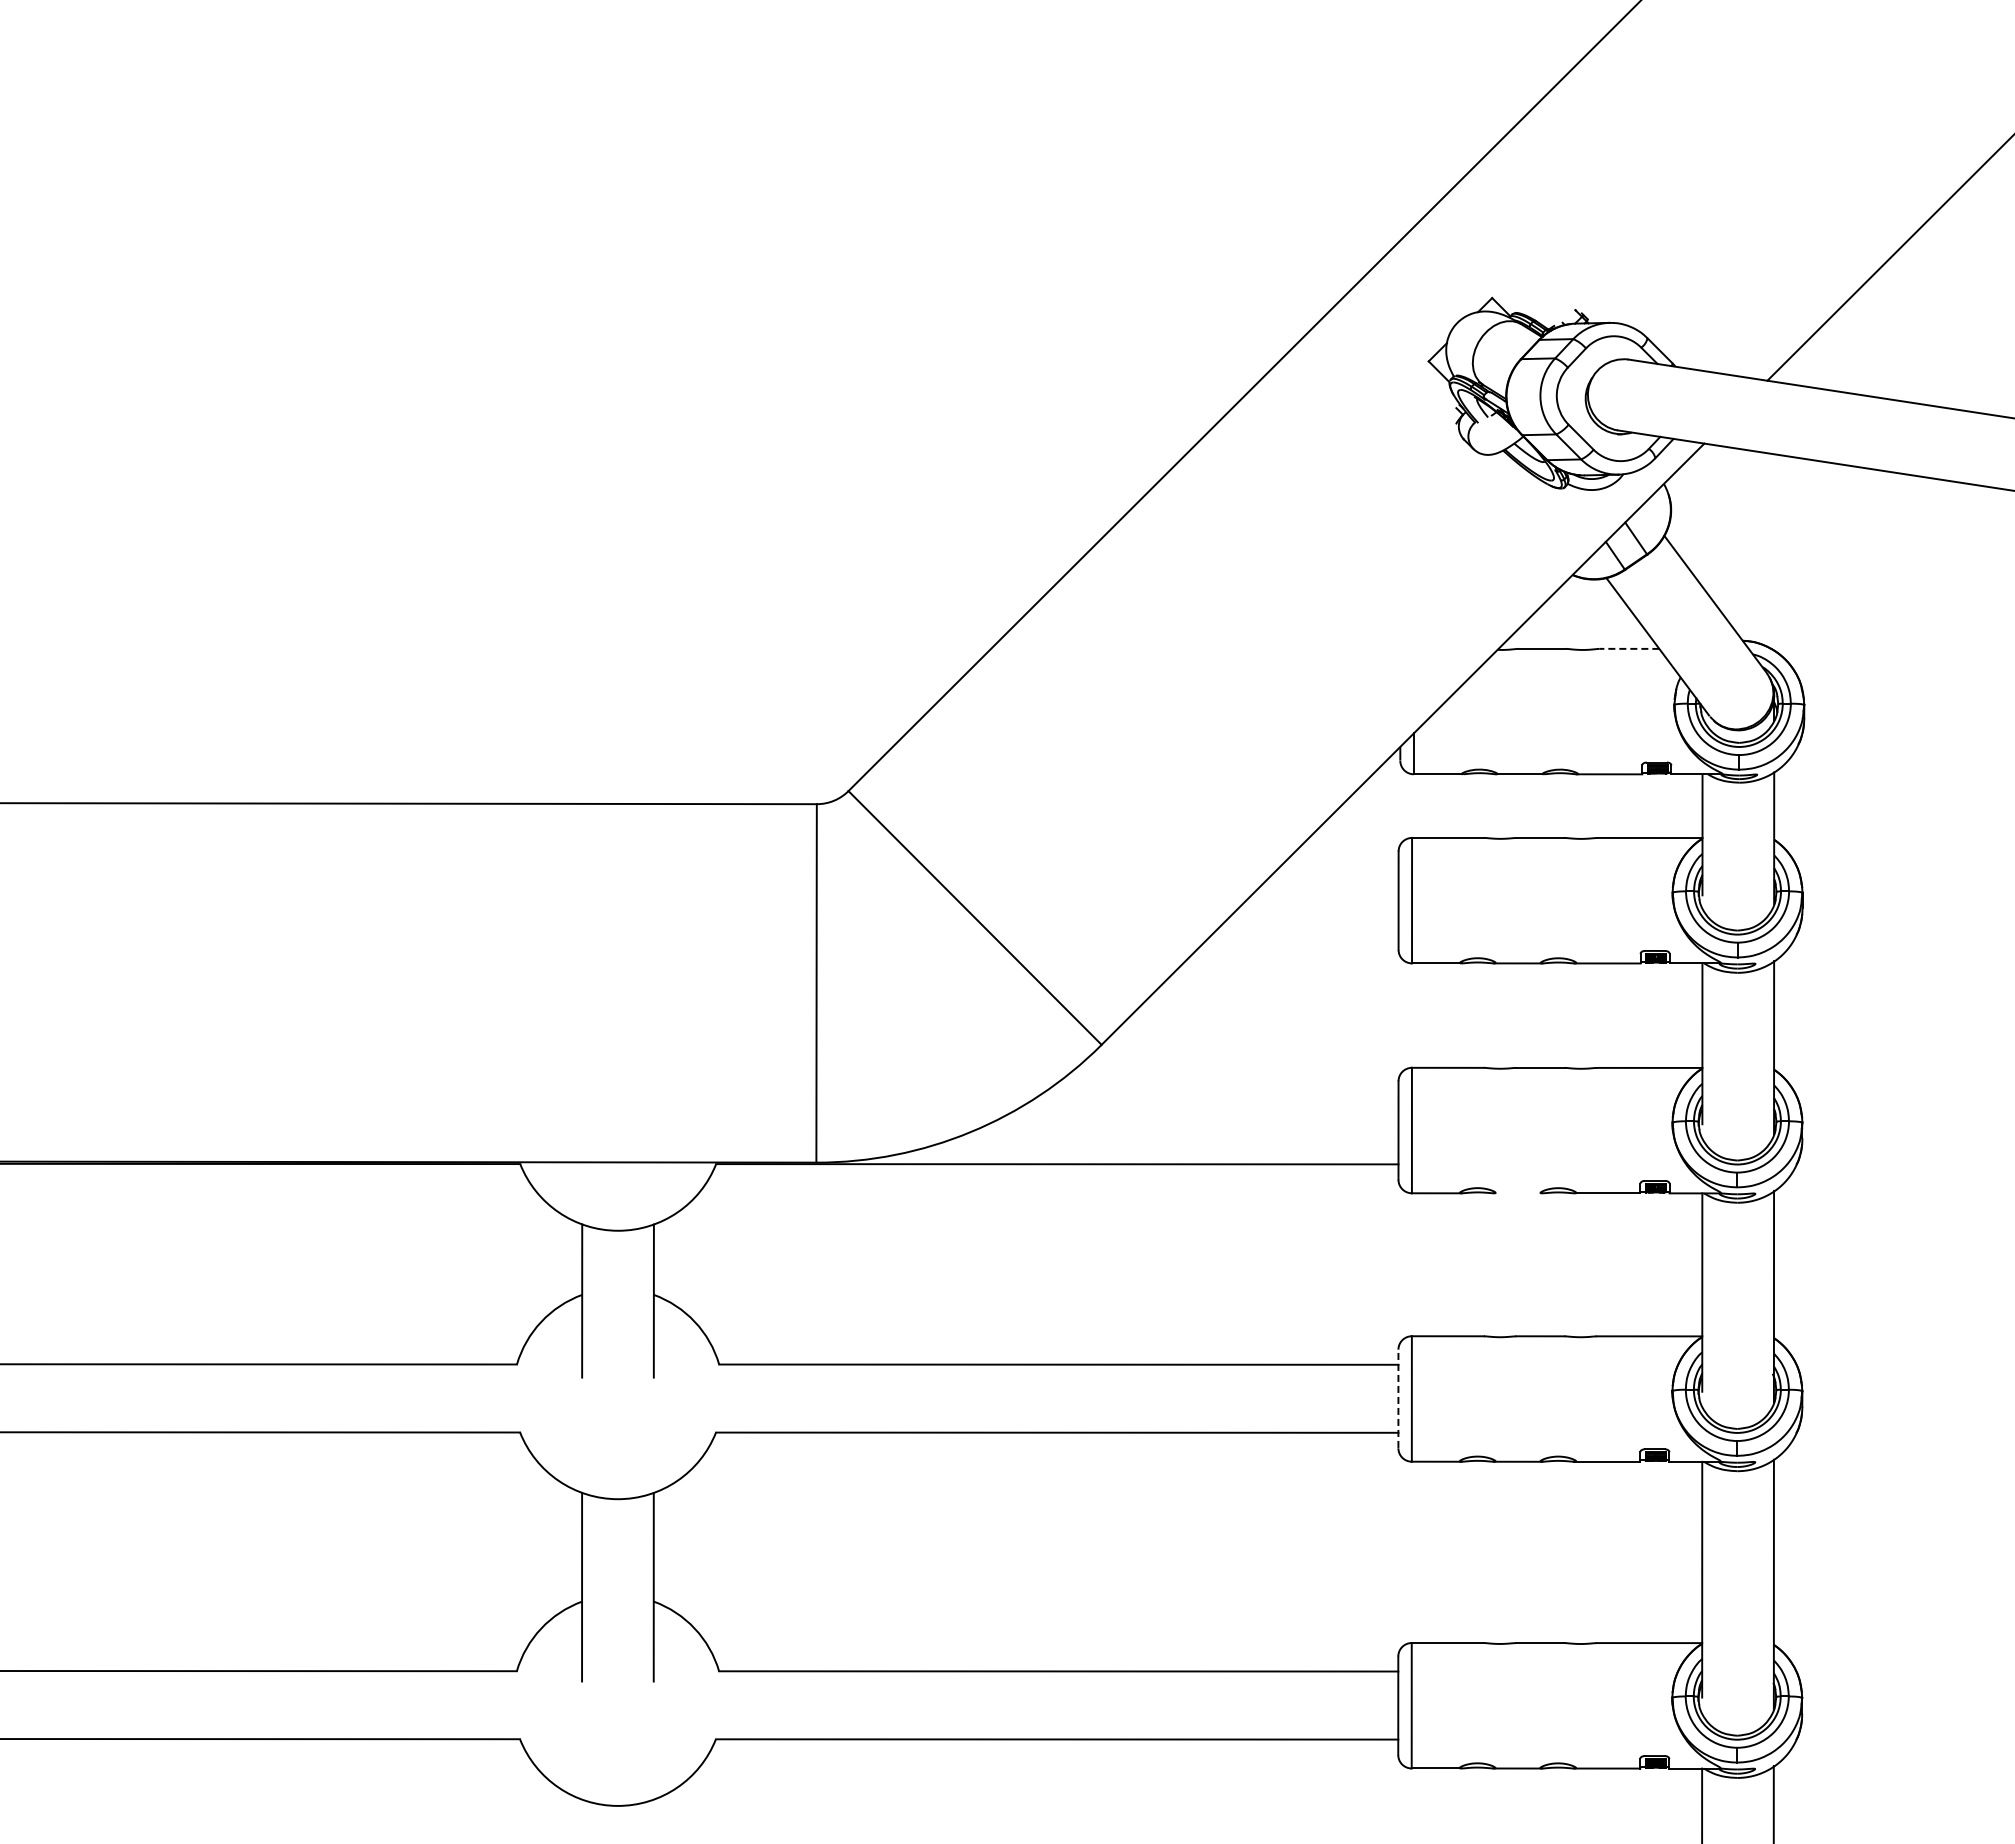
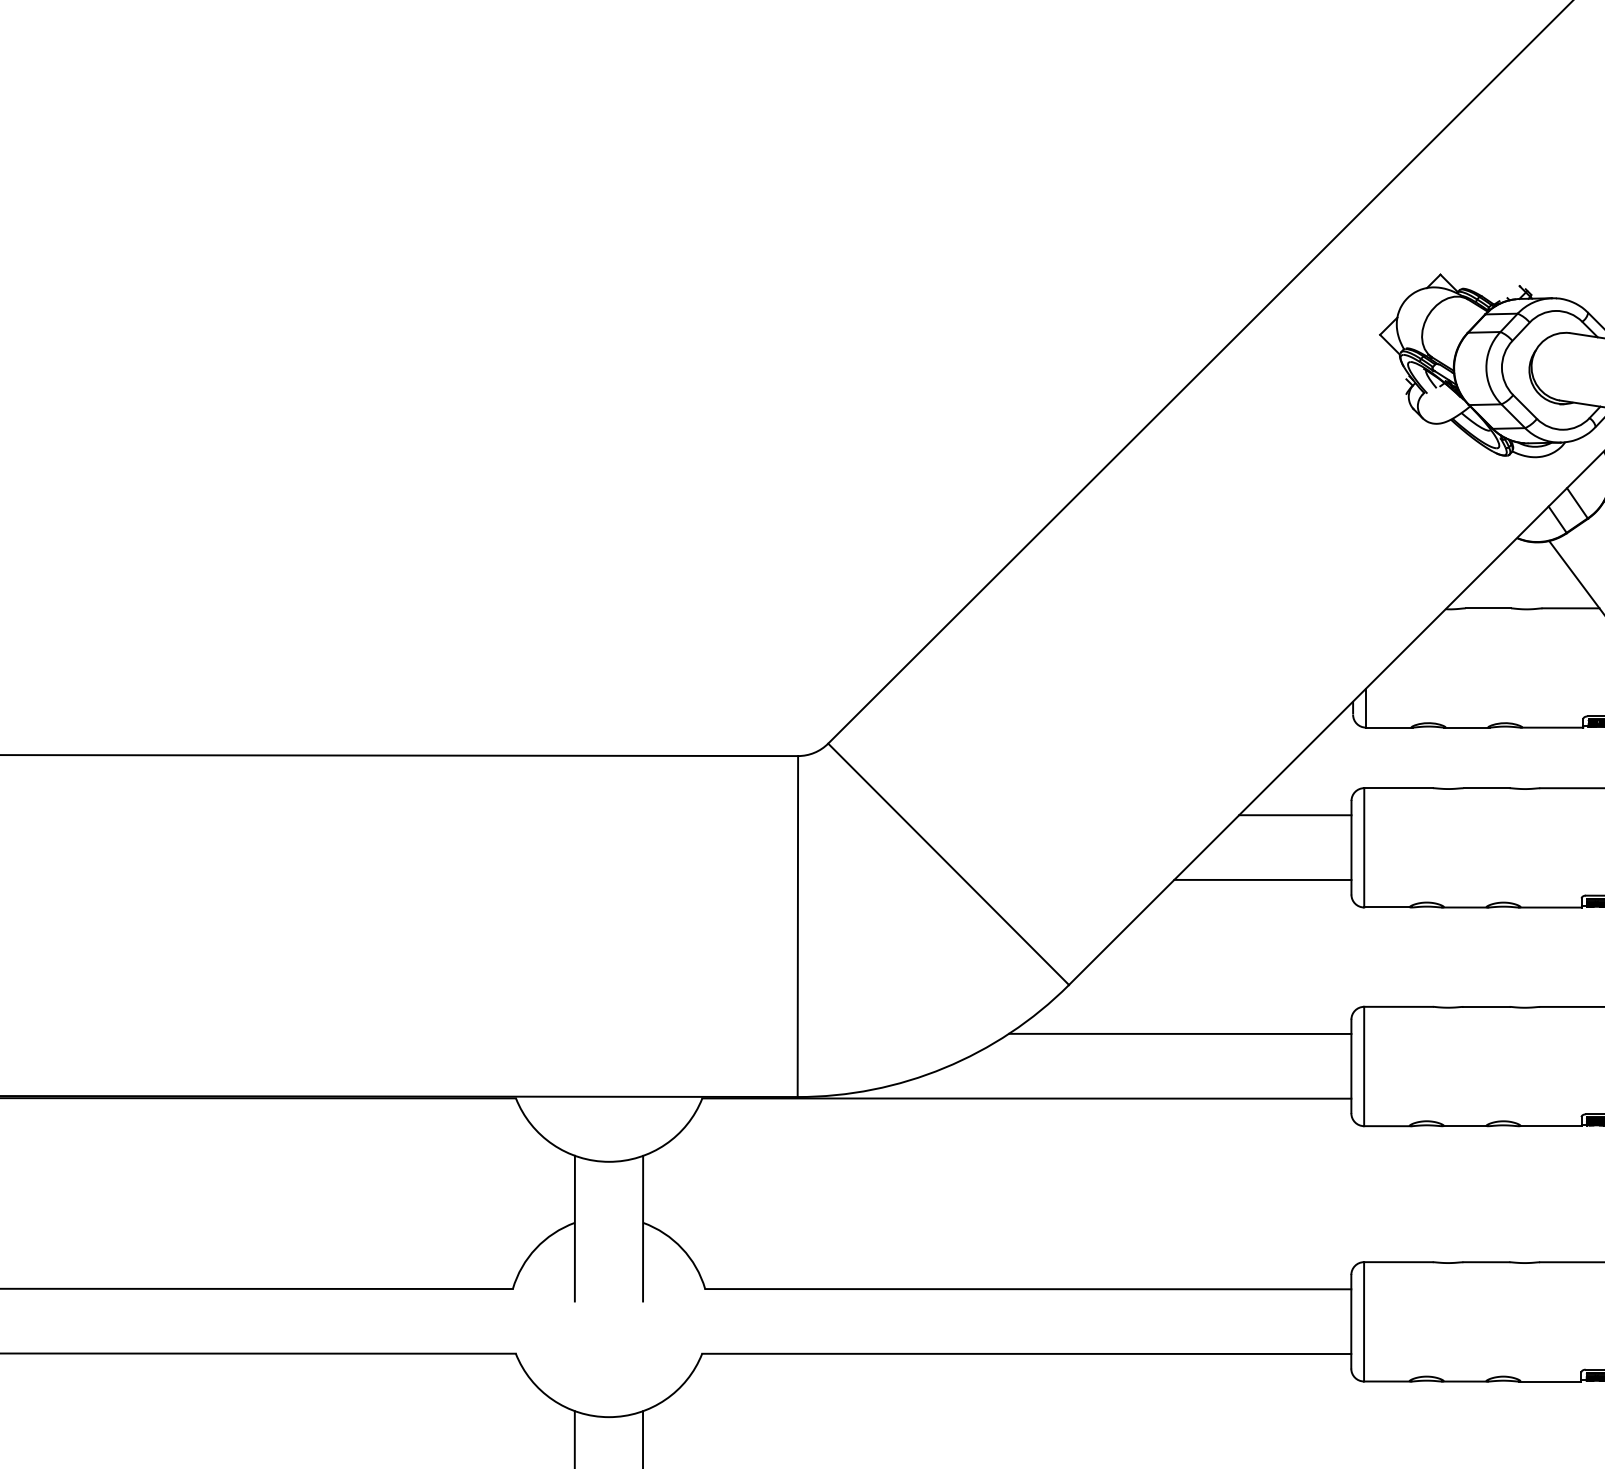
line: (1629, 648) -> (1571, 607), dashed -> solid
line: (1339, 866) -> (1295, 815), added
line: (1305, 934) -> (1262, 880), added
line: (1218, 1096) -> (1180, 1034), added
line: (1517, 1193) -> (1464, 1126), added
line: (1398, 1398) -> (1351, 1321), dashed -> solid

